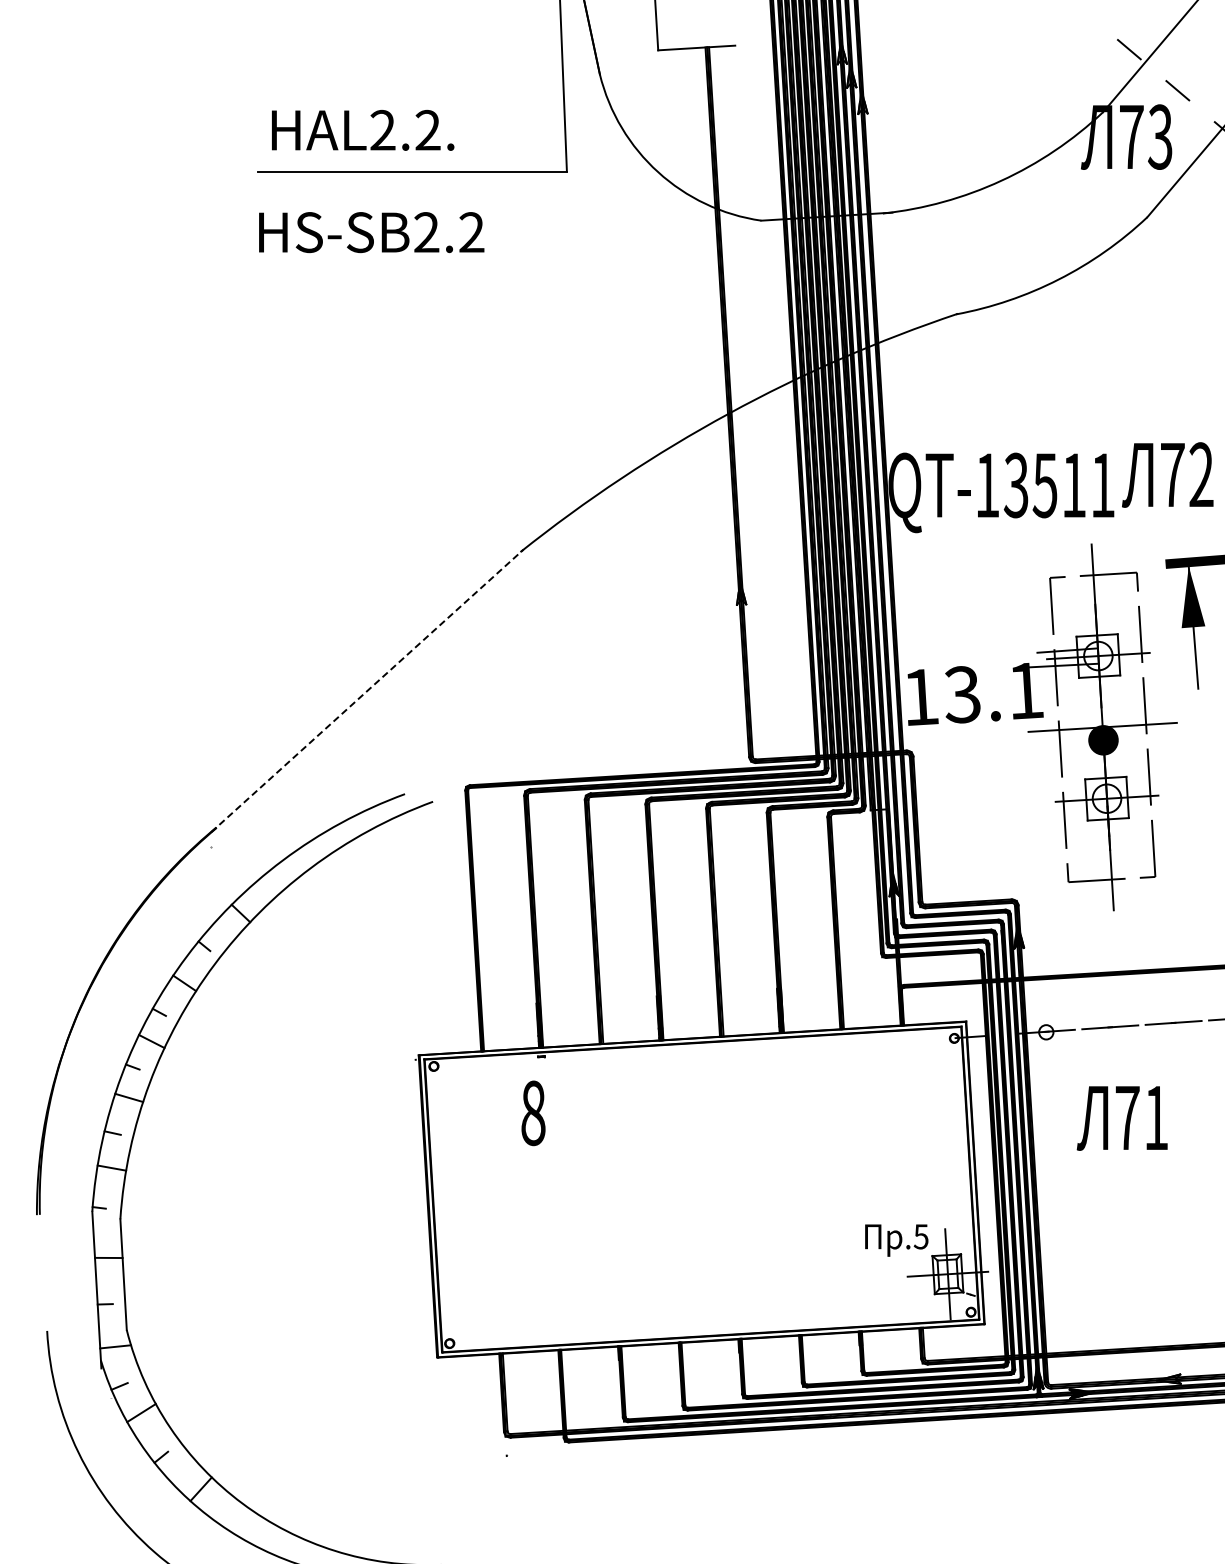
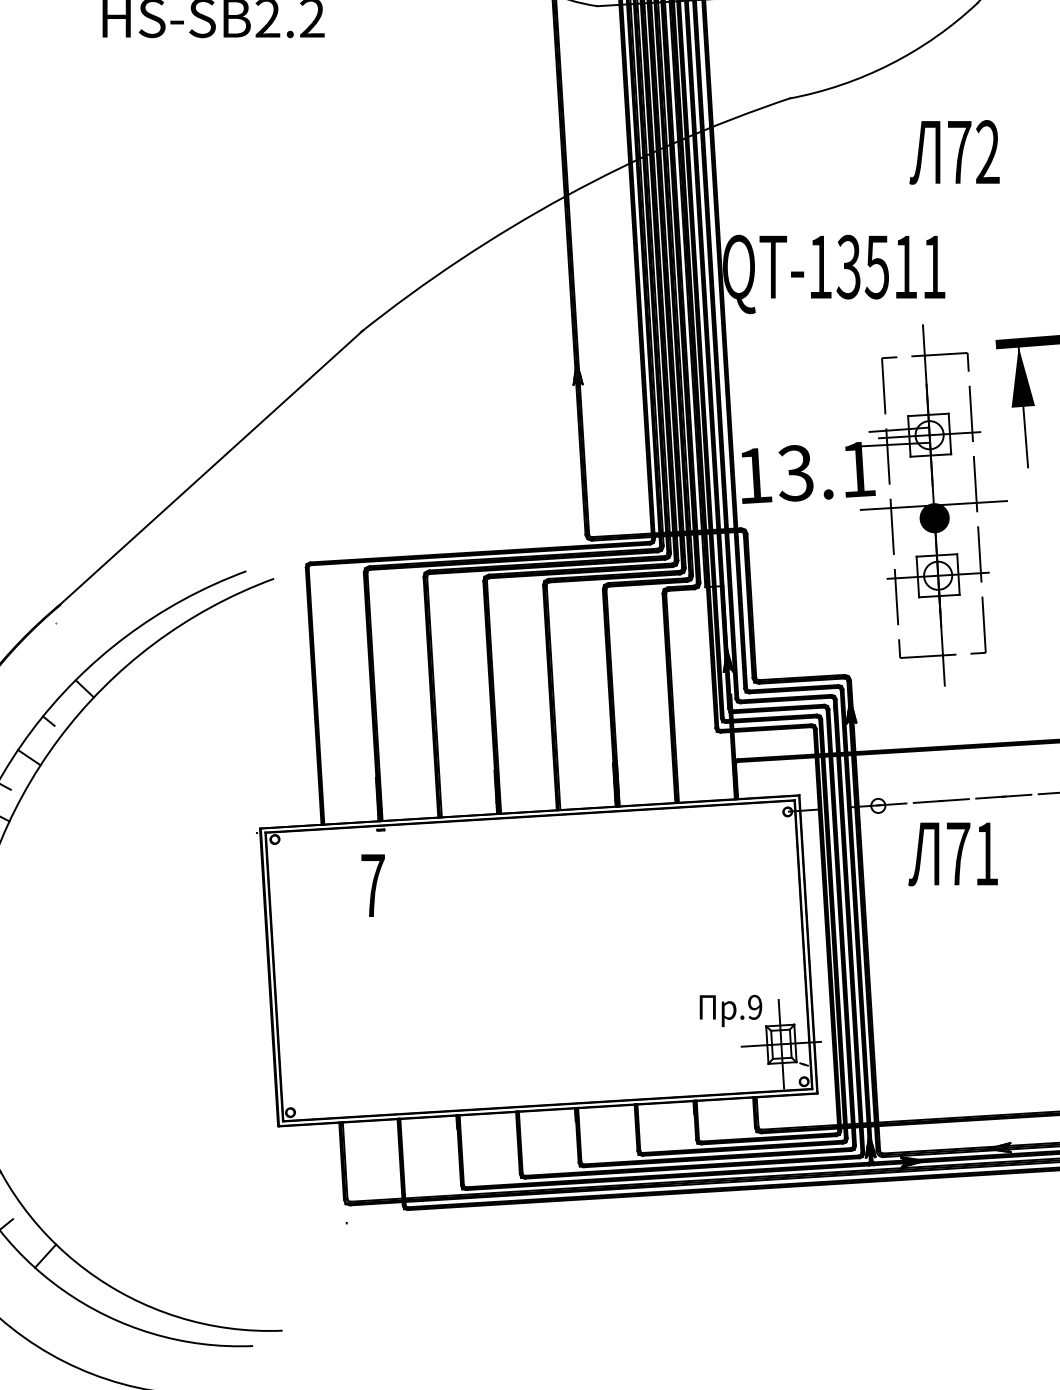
text: (1167, 474) -> (954, 151), moved
line: (367, 690) -> (209, 469), dashed -> solid
text: (533, 1113) -> (373, 885), 8 -> 7
text: (1121, 1118) -> (952, 854), moved
text: (920, 1236) -> (754, 1007), .5 -> .9

